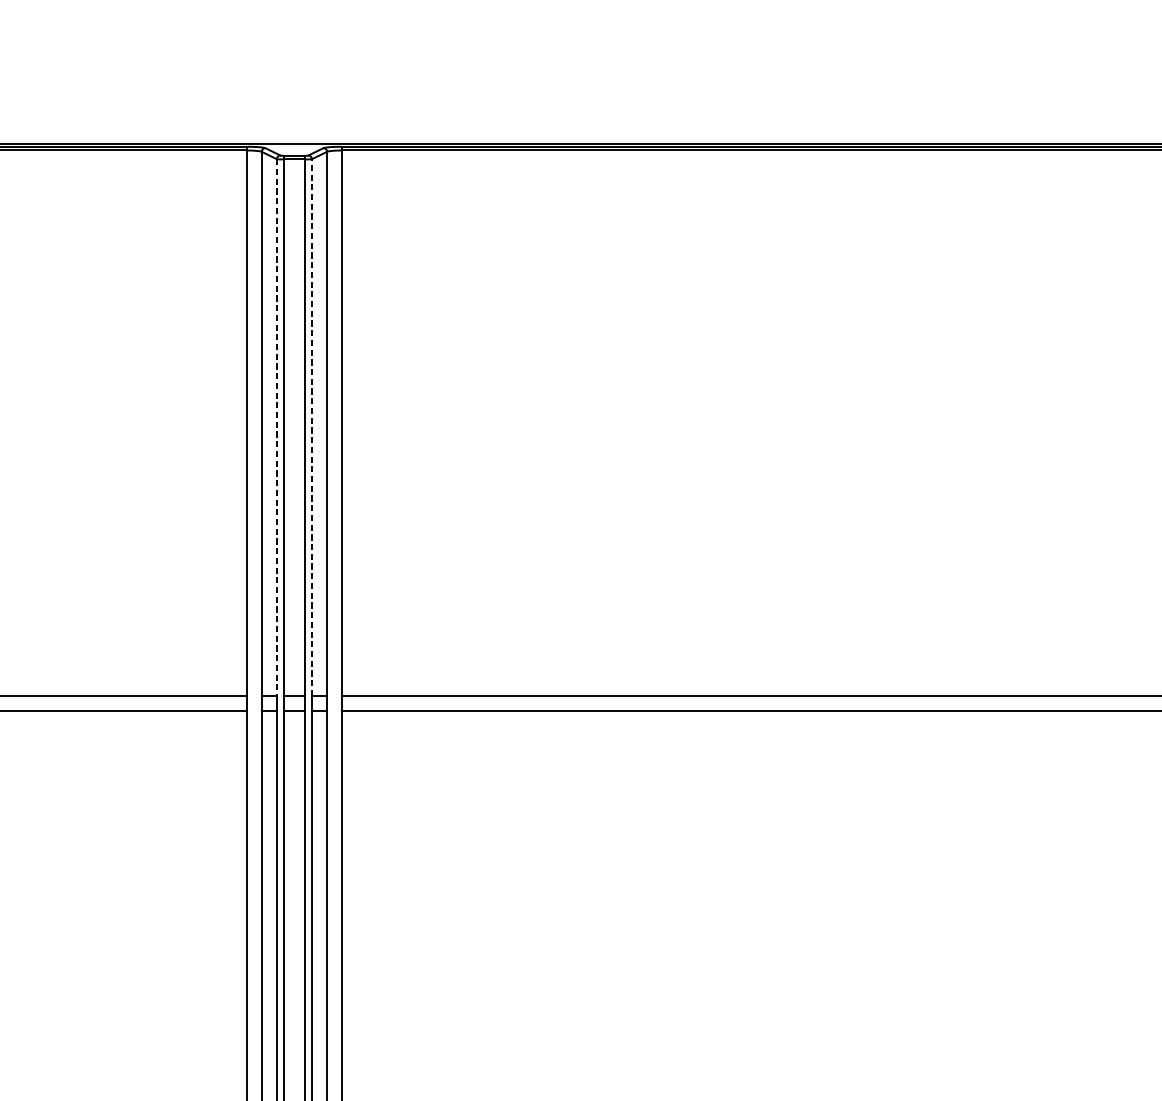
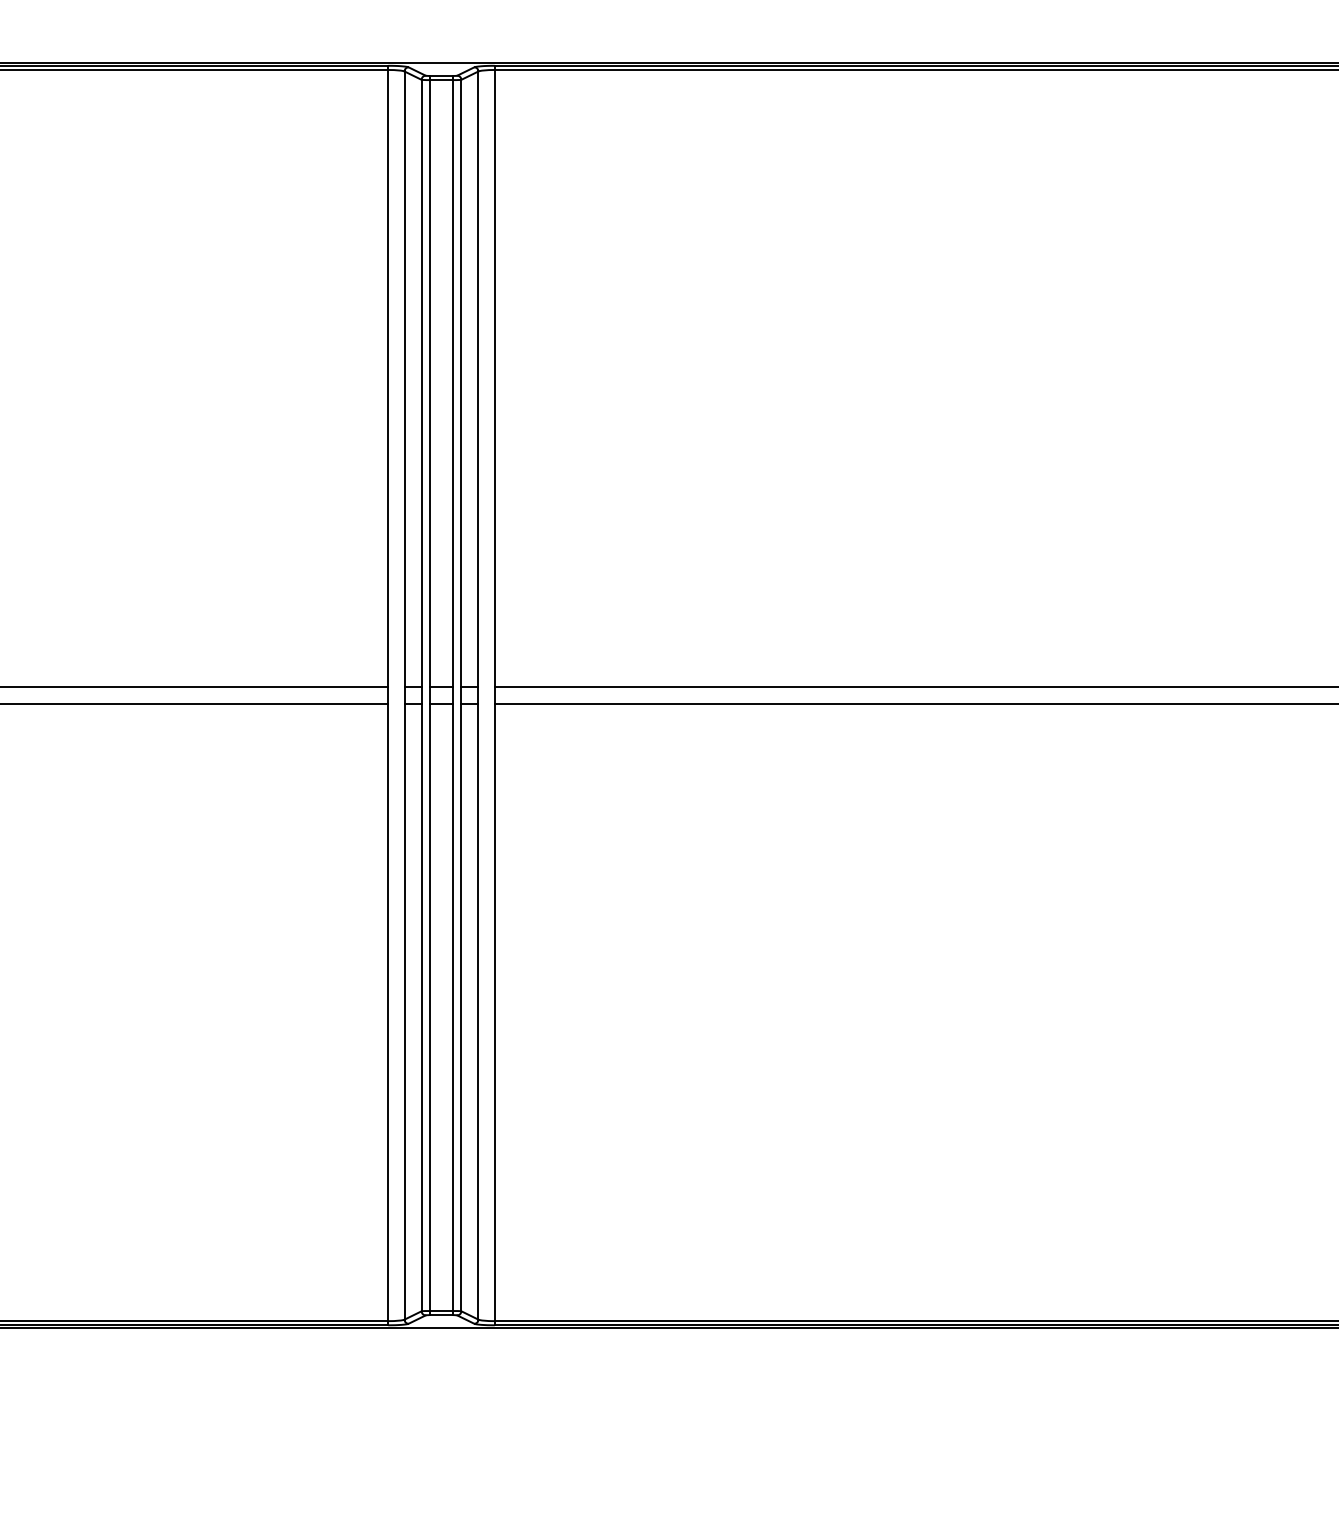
line: (276, 427) -> (421, 383), dashed -> solid
line: (312, 427) -> (461, 383), dashed -> solid

